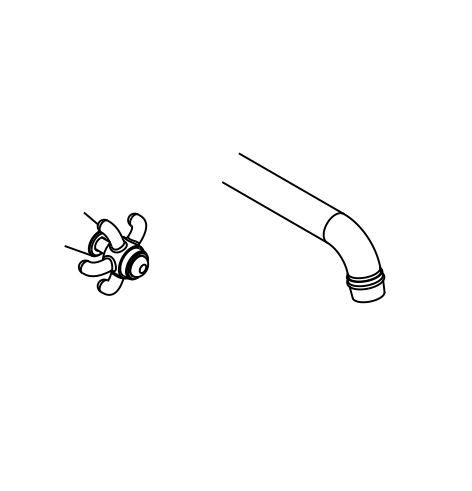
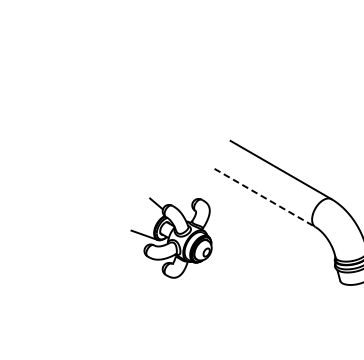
line: (275, 212) -> (265, 197), solid -> dashed
part: (106, 253) -> (171, 237), moved

